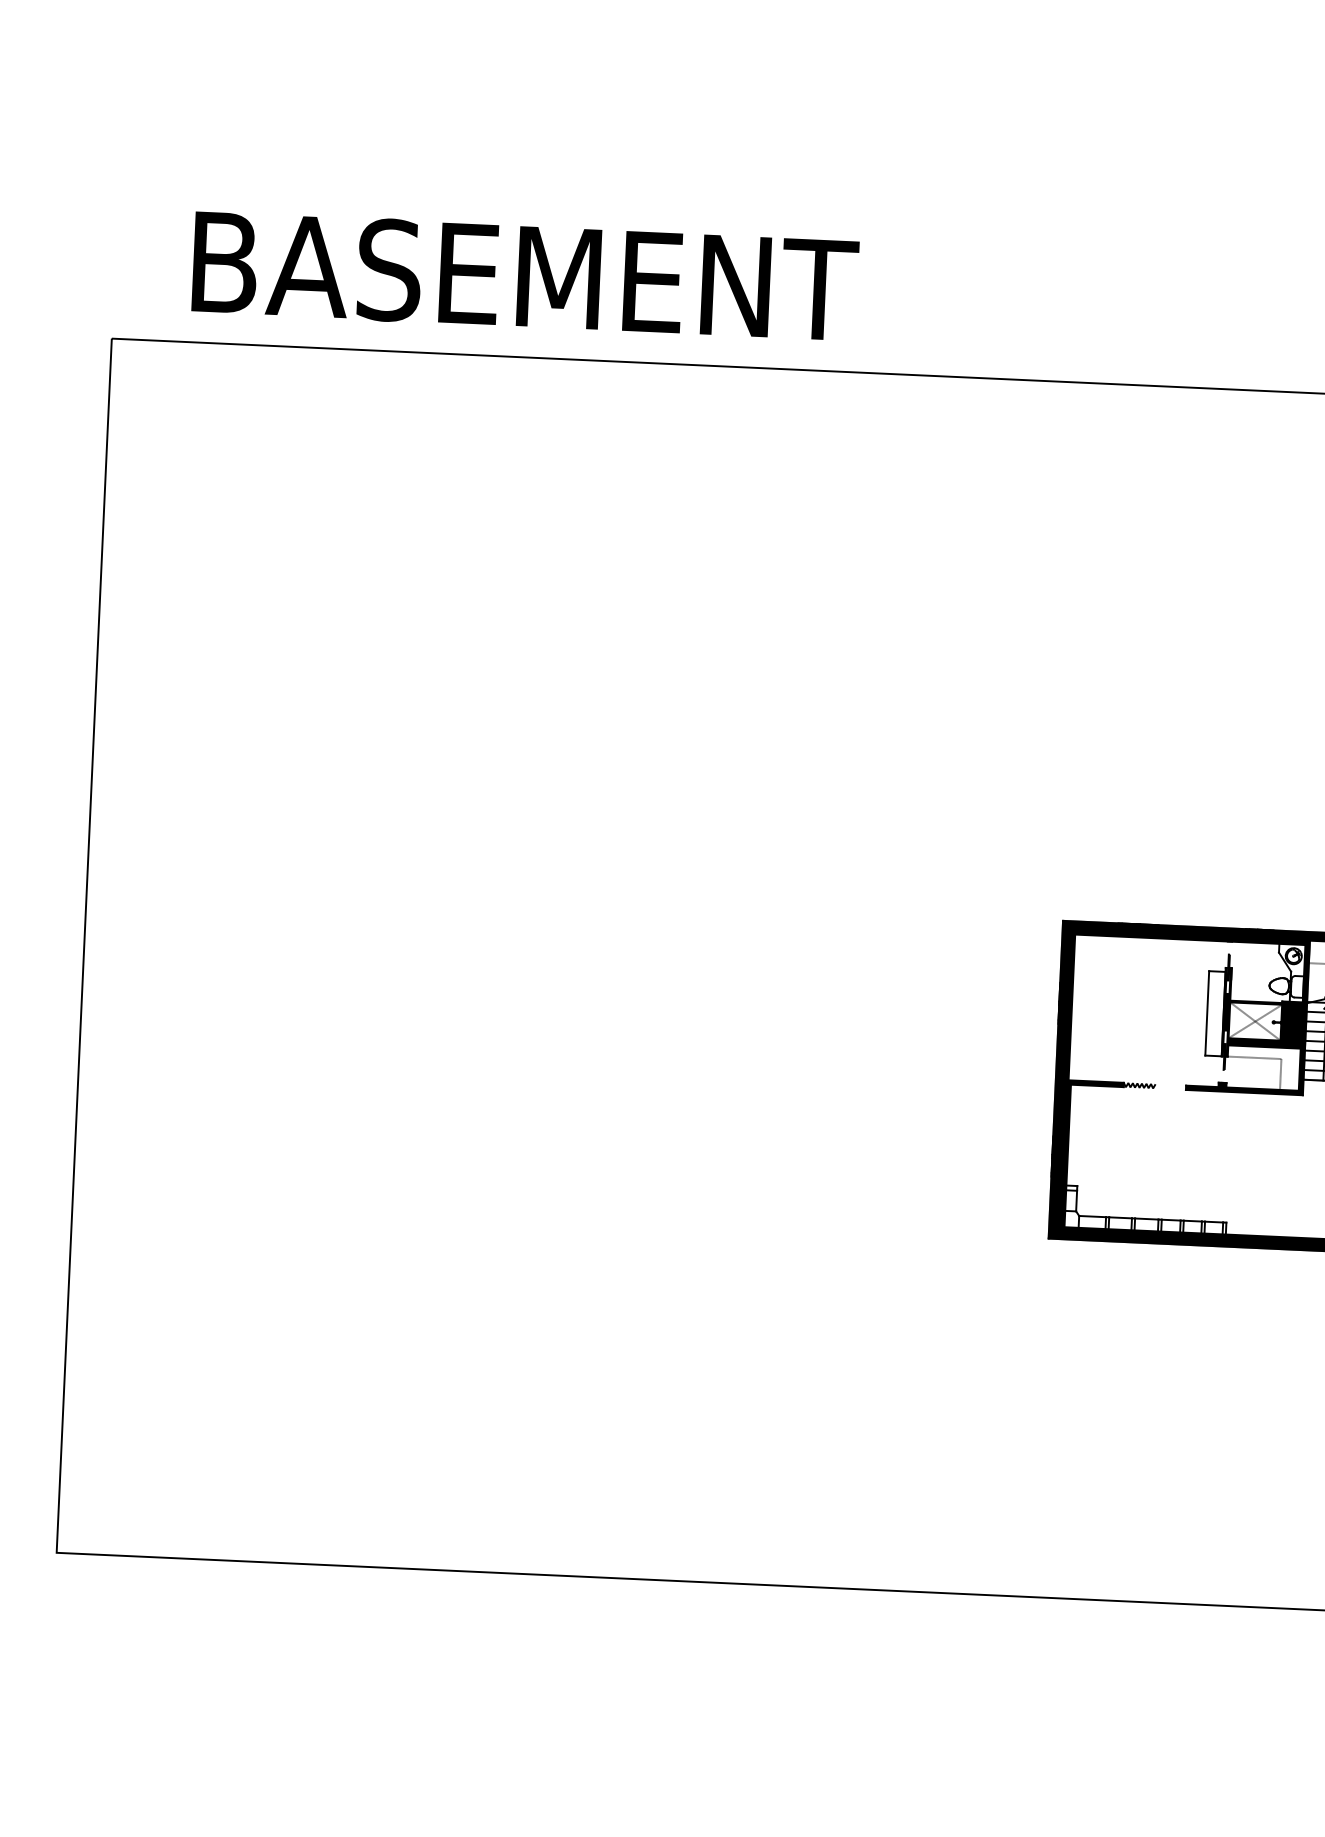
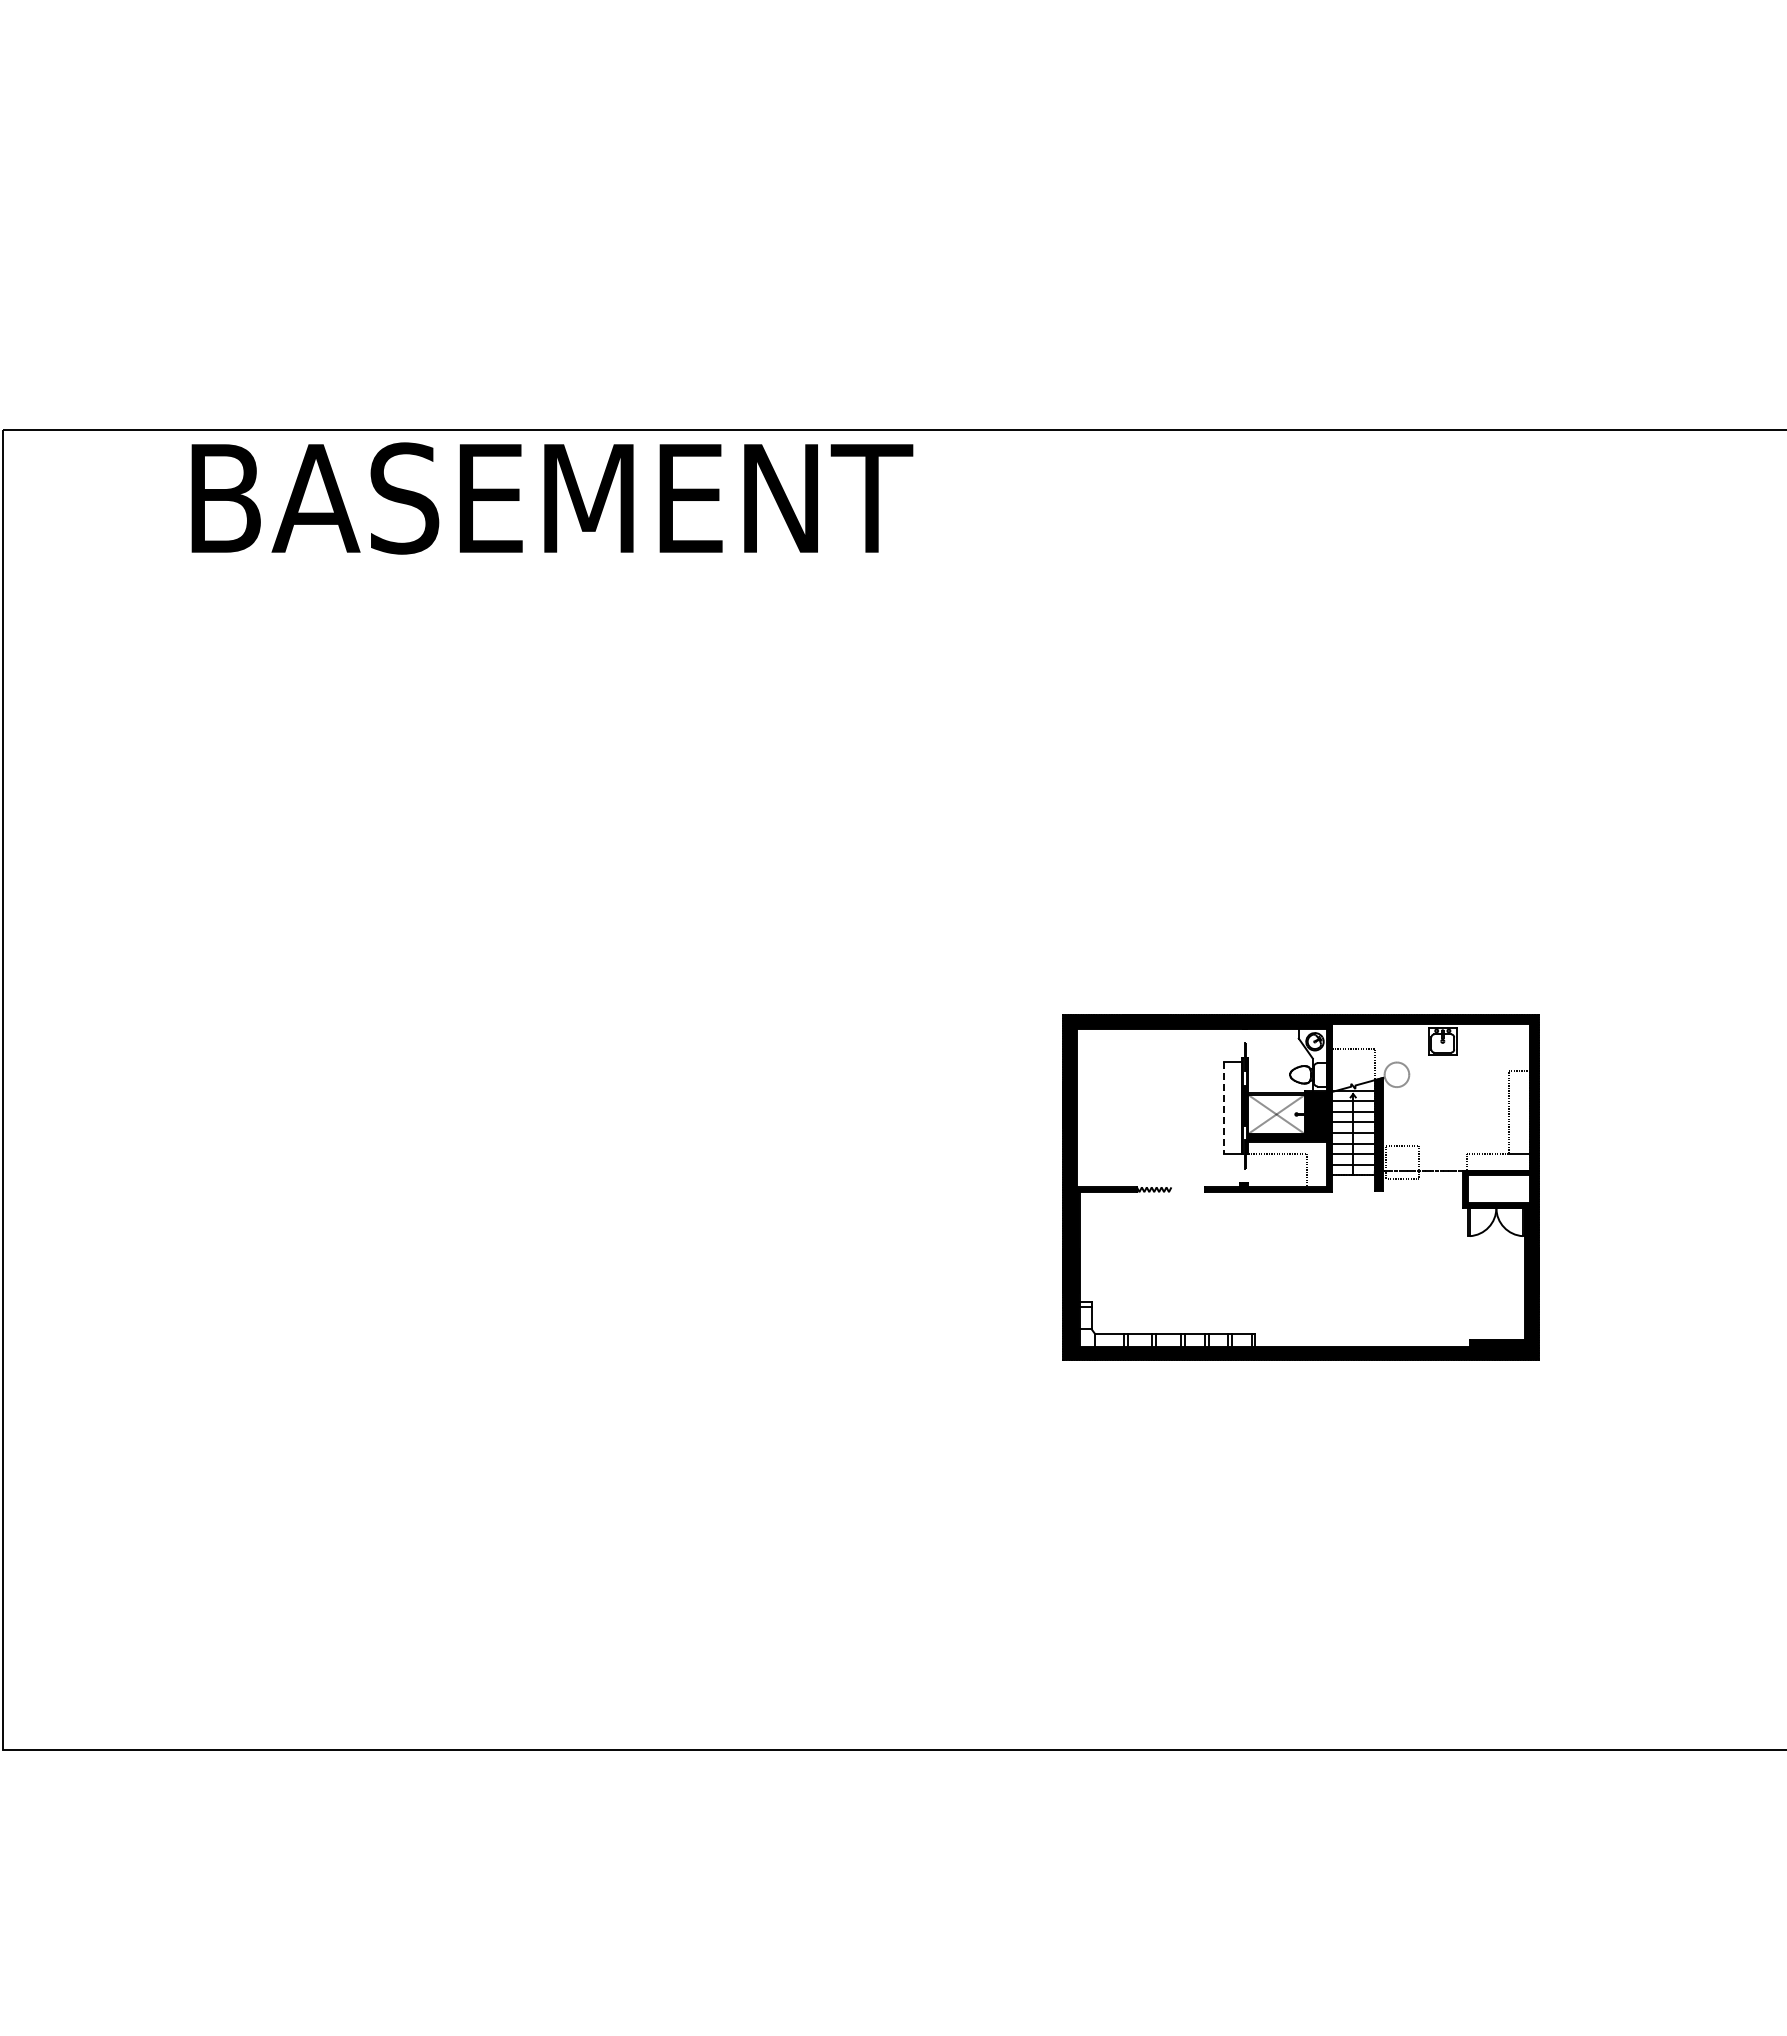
text: (525, 276) -> (552, 498), moved
line: (1206, 1013) -> (1223, 1108), solid -> dashed

